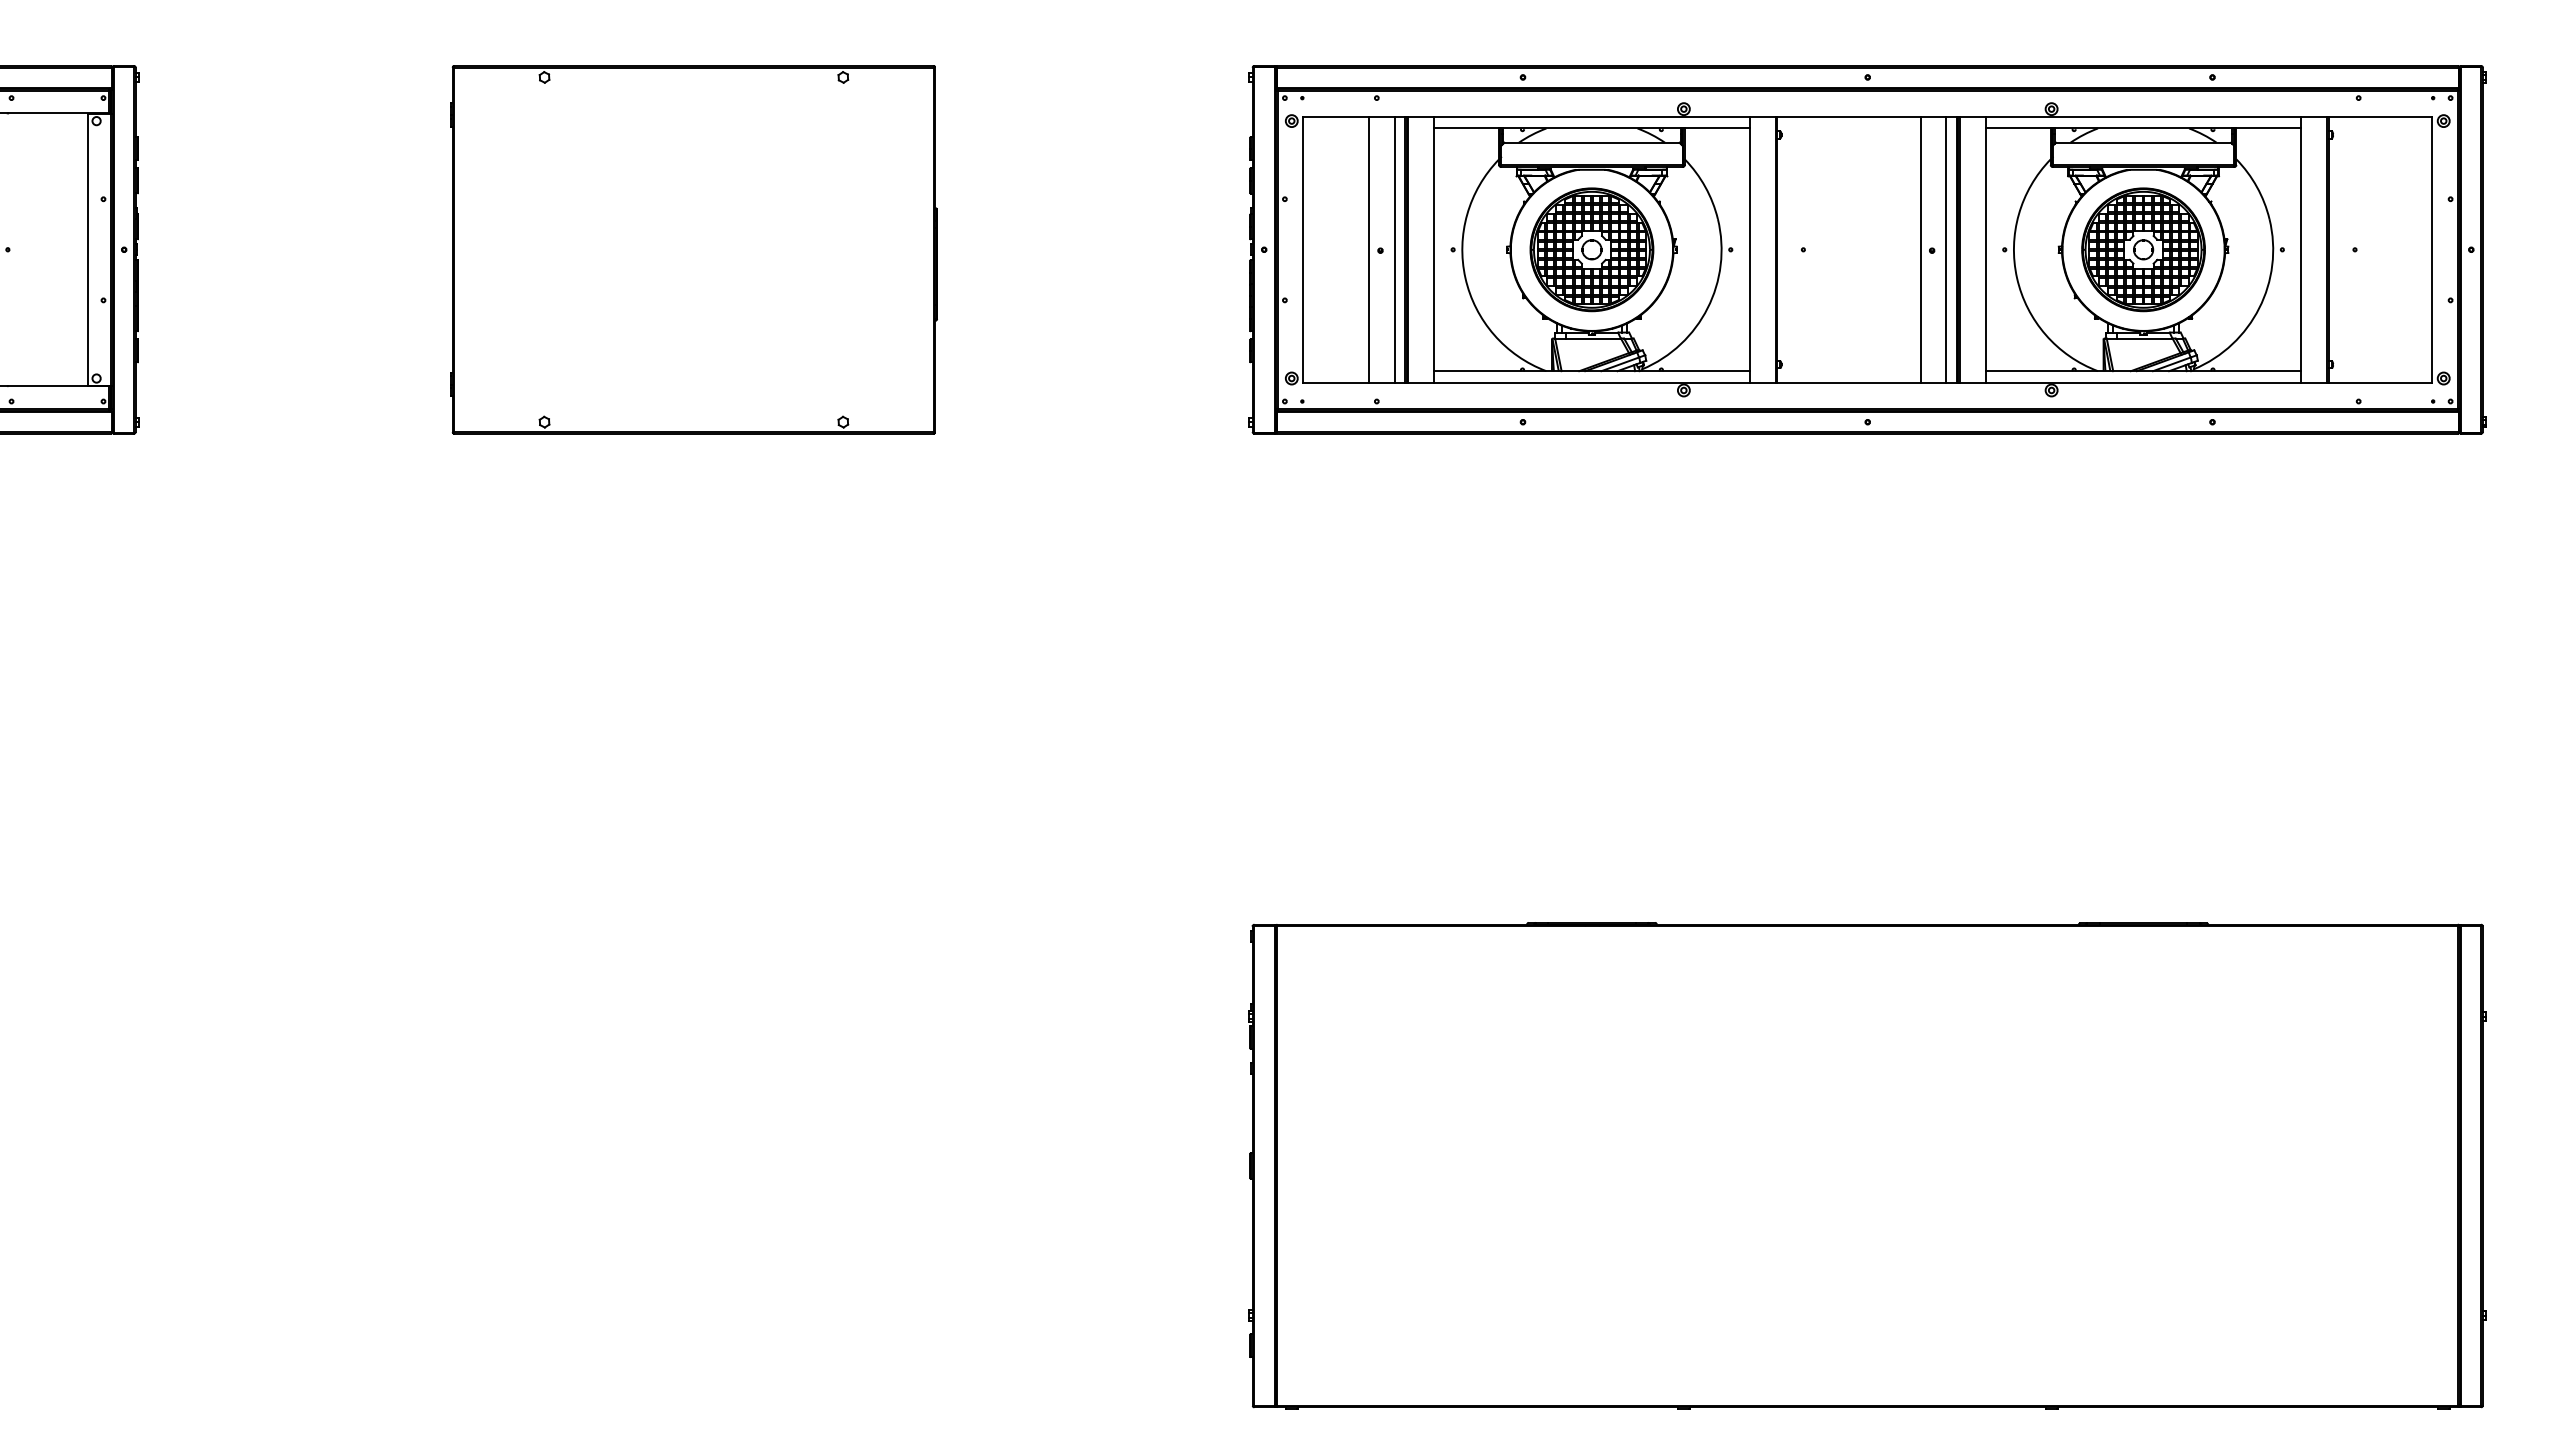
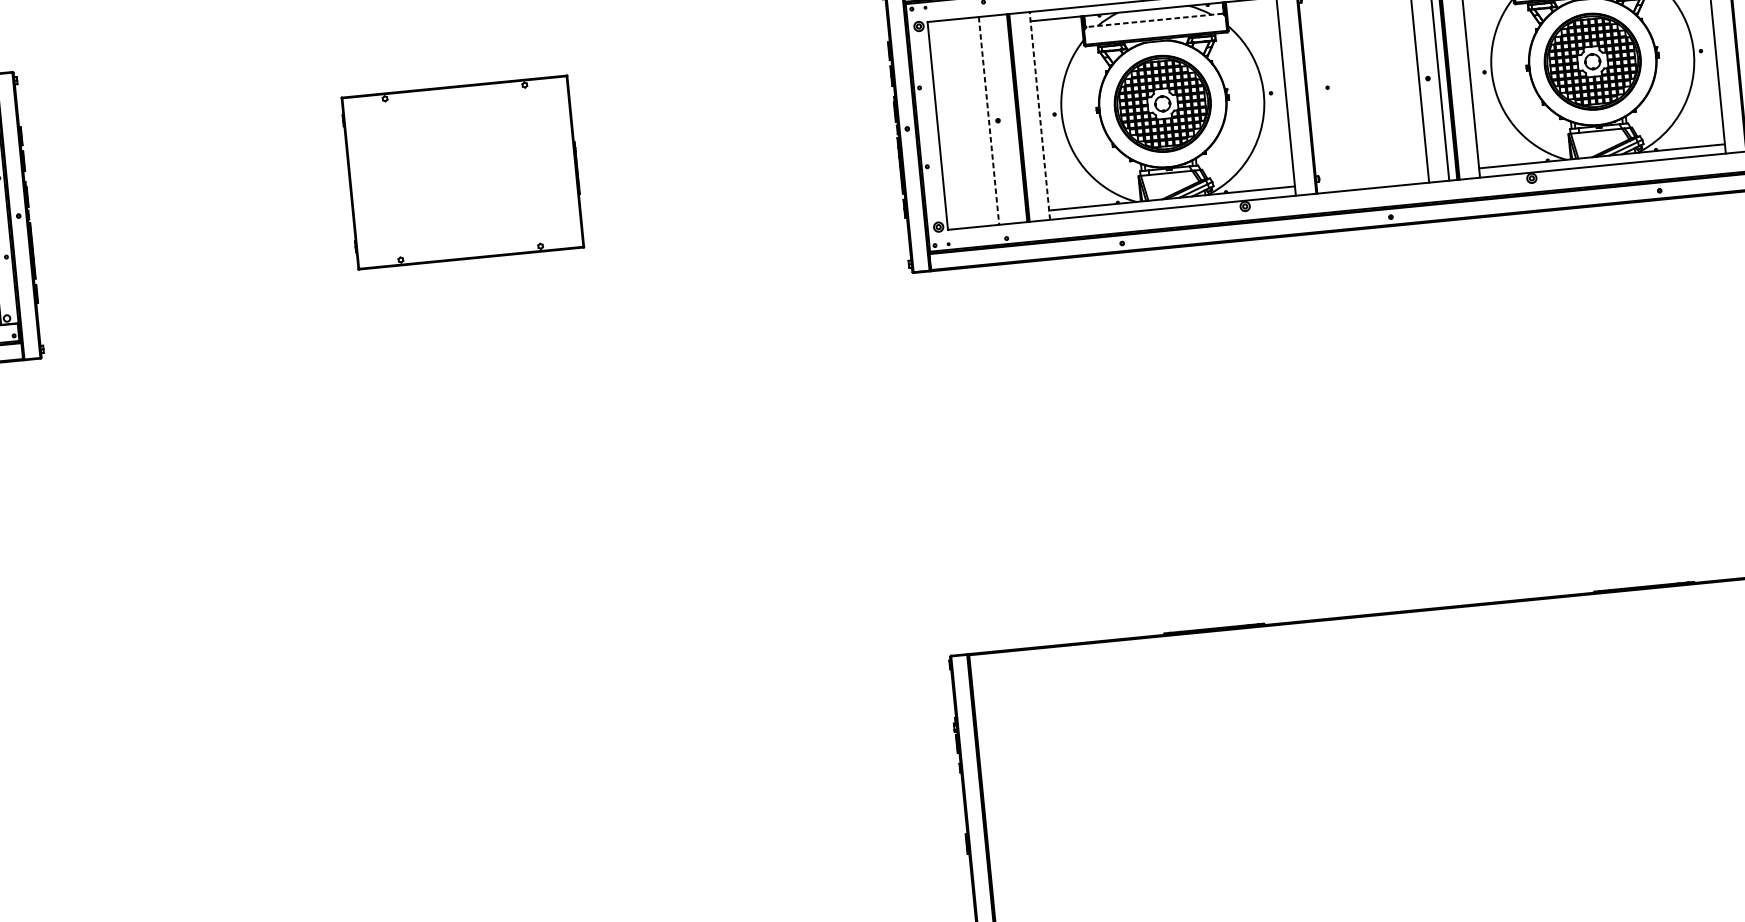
line: (1591, 142) -> (1154, 20), solid -> dashed
part: (693, 249) -> (462, 172), size x0.6
line: (1394, 249) -> (1008, 118), removed
line: (1434, 249) -> (1040, 115), solid -> dashed
line: (1369, 250) -> (989, 121), solid -> dashed

